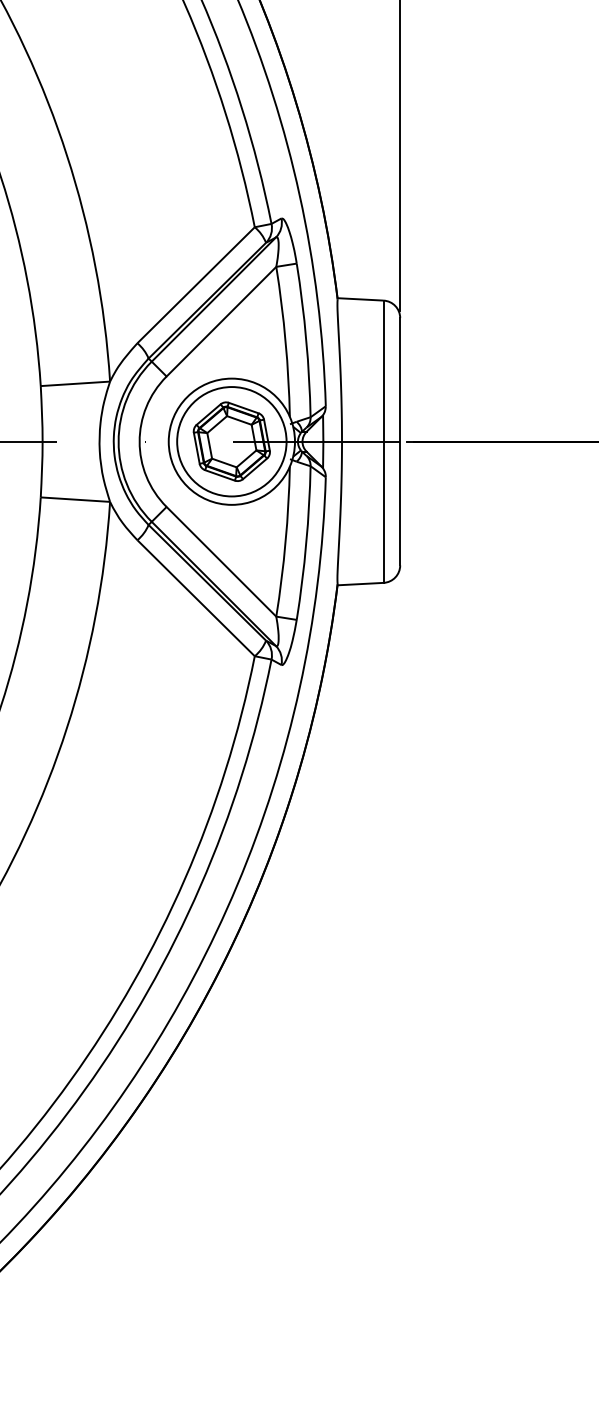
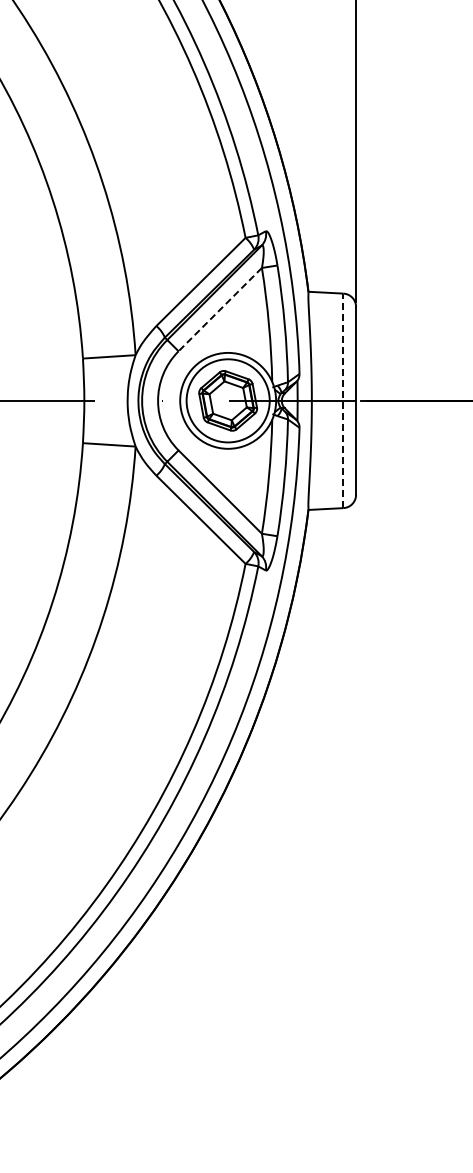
line: (221, 321) -> (220, 309), solid -> dashed
line: (383, 441) -> (343, 400), solid -> dashed

